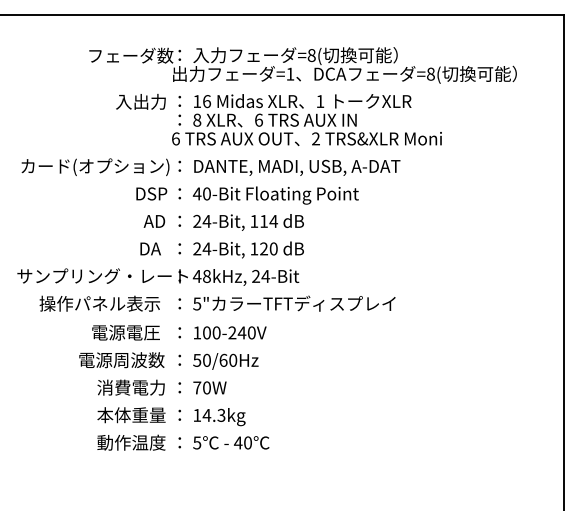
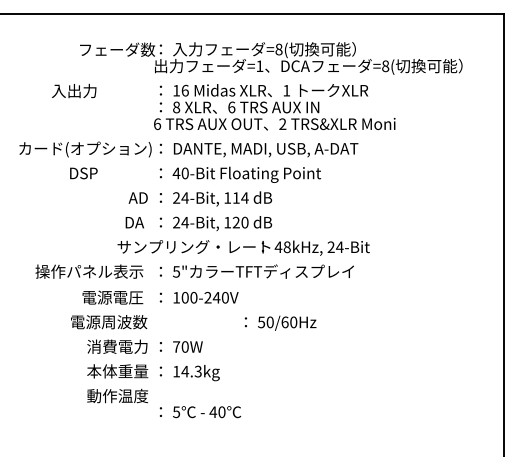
text: (141, 101) -> (74, 90), moved
text: (151, 194) -> (83, 173), moved
text: (158, 276) -> (243, 247), moved
text: (218, 360) -> (280, 322), moved
text: (224, 443) -> (200, 412), moved

